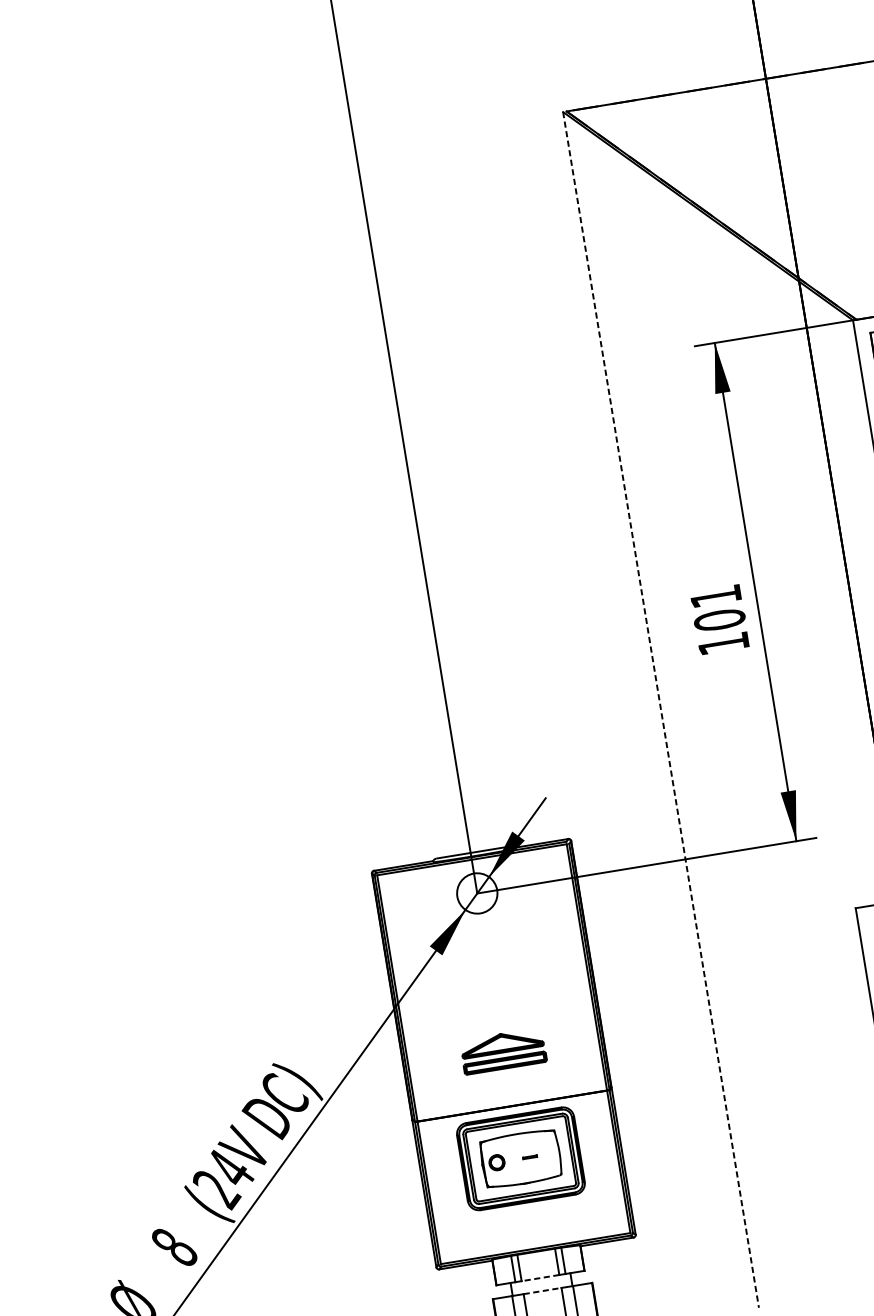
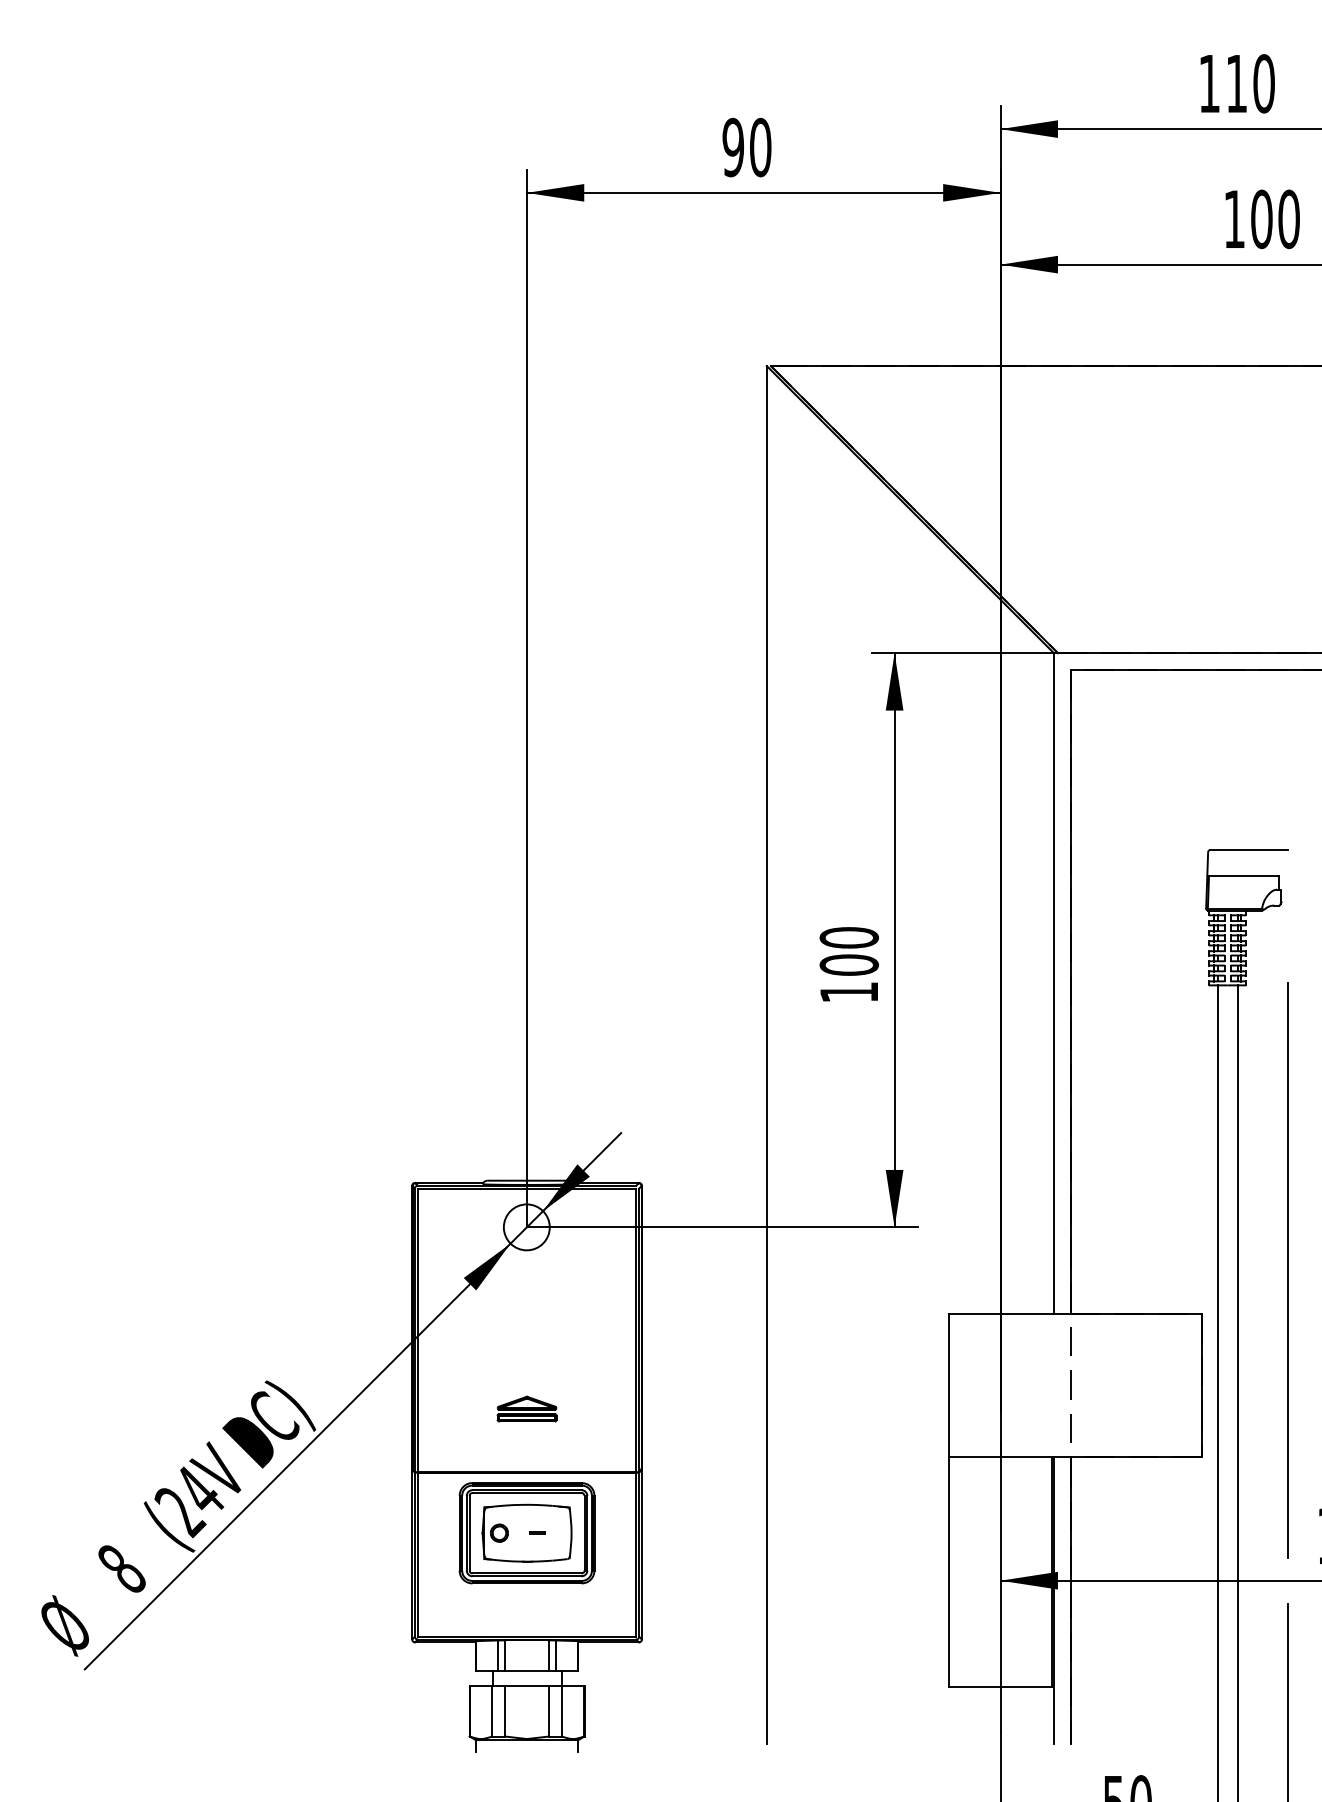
text: (715, 596) -> (848, 937), 101 -> 100
line: (660, 710) -> (766, 1055), dashed -> solid
part: (502, 1050) -> (526, 1408), size x0.62
line: (540, 1277) -> (527, 1670), dashed -> solid
line: (542, 1290) -> (527, 1685), dashed -> solid

